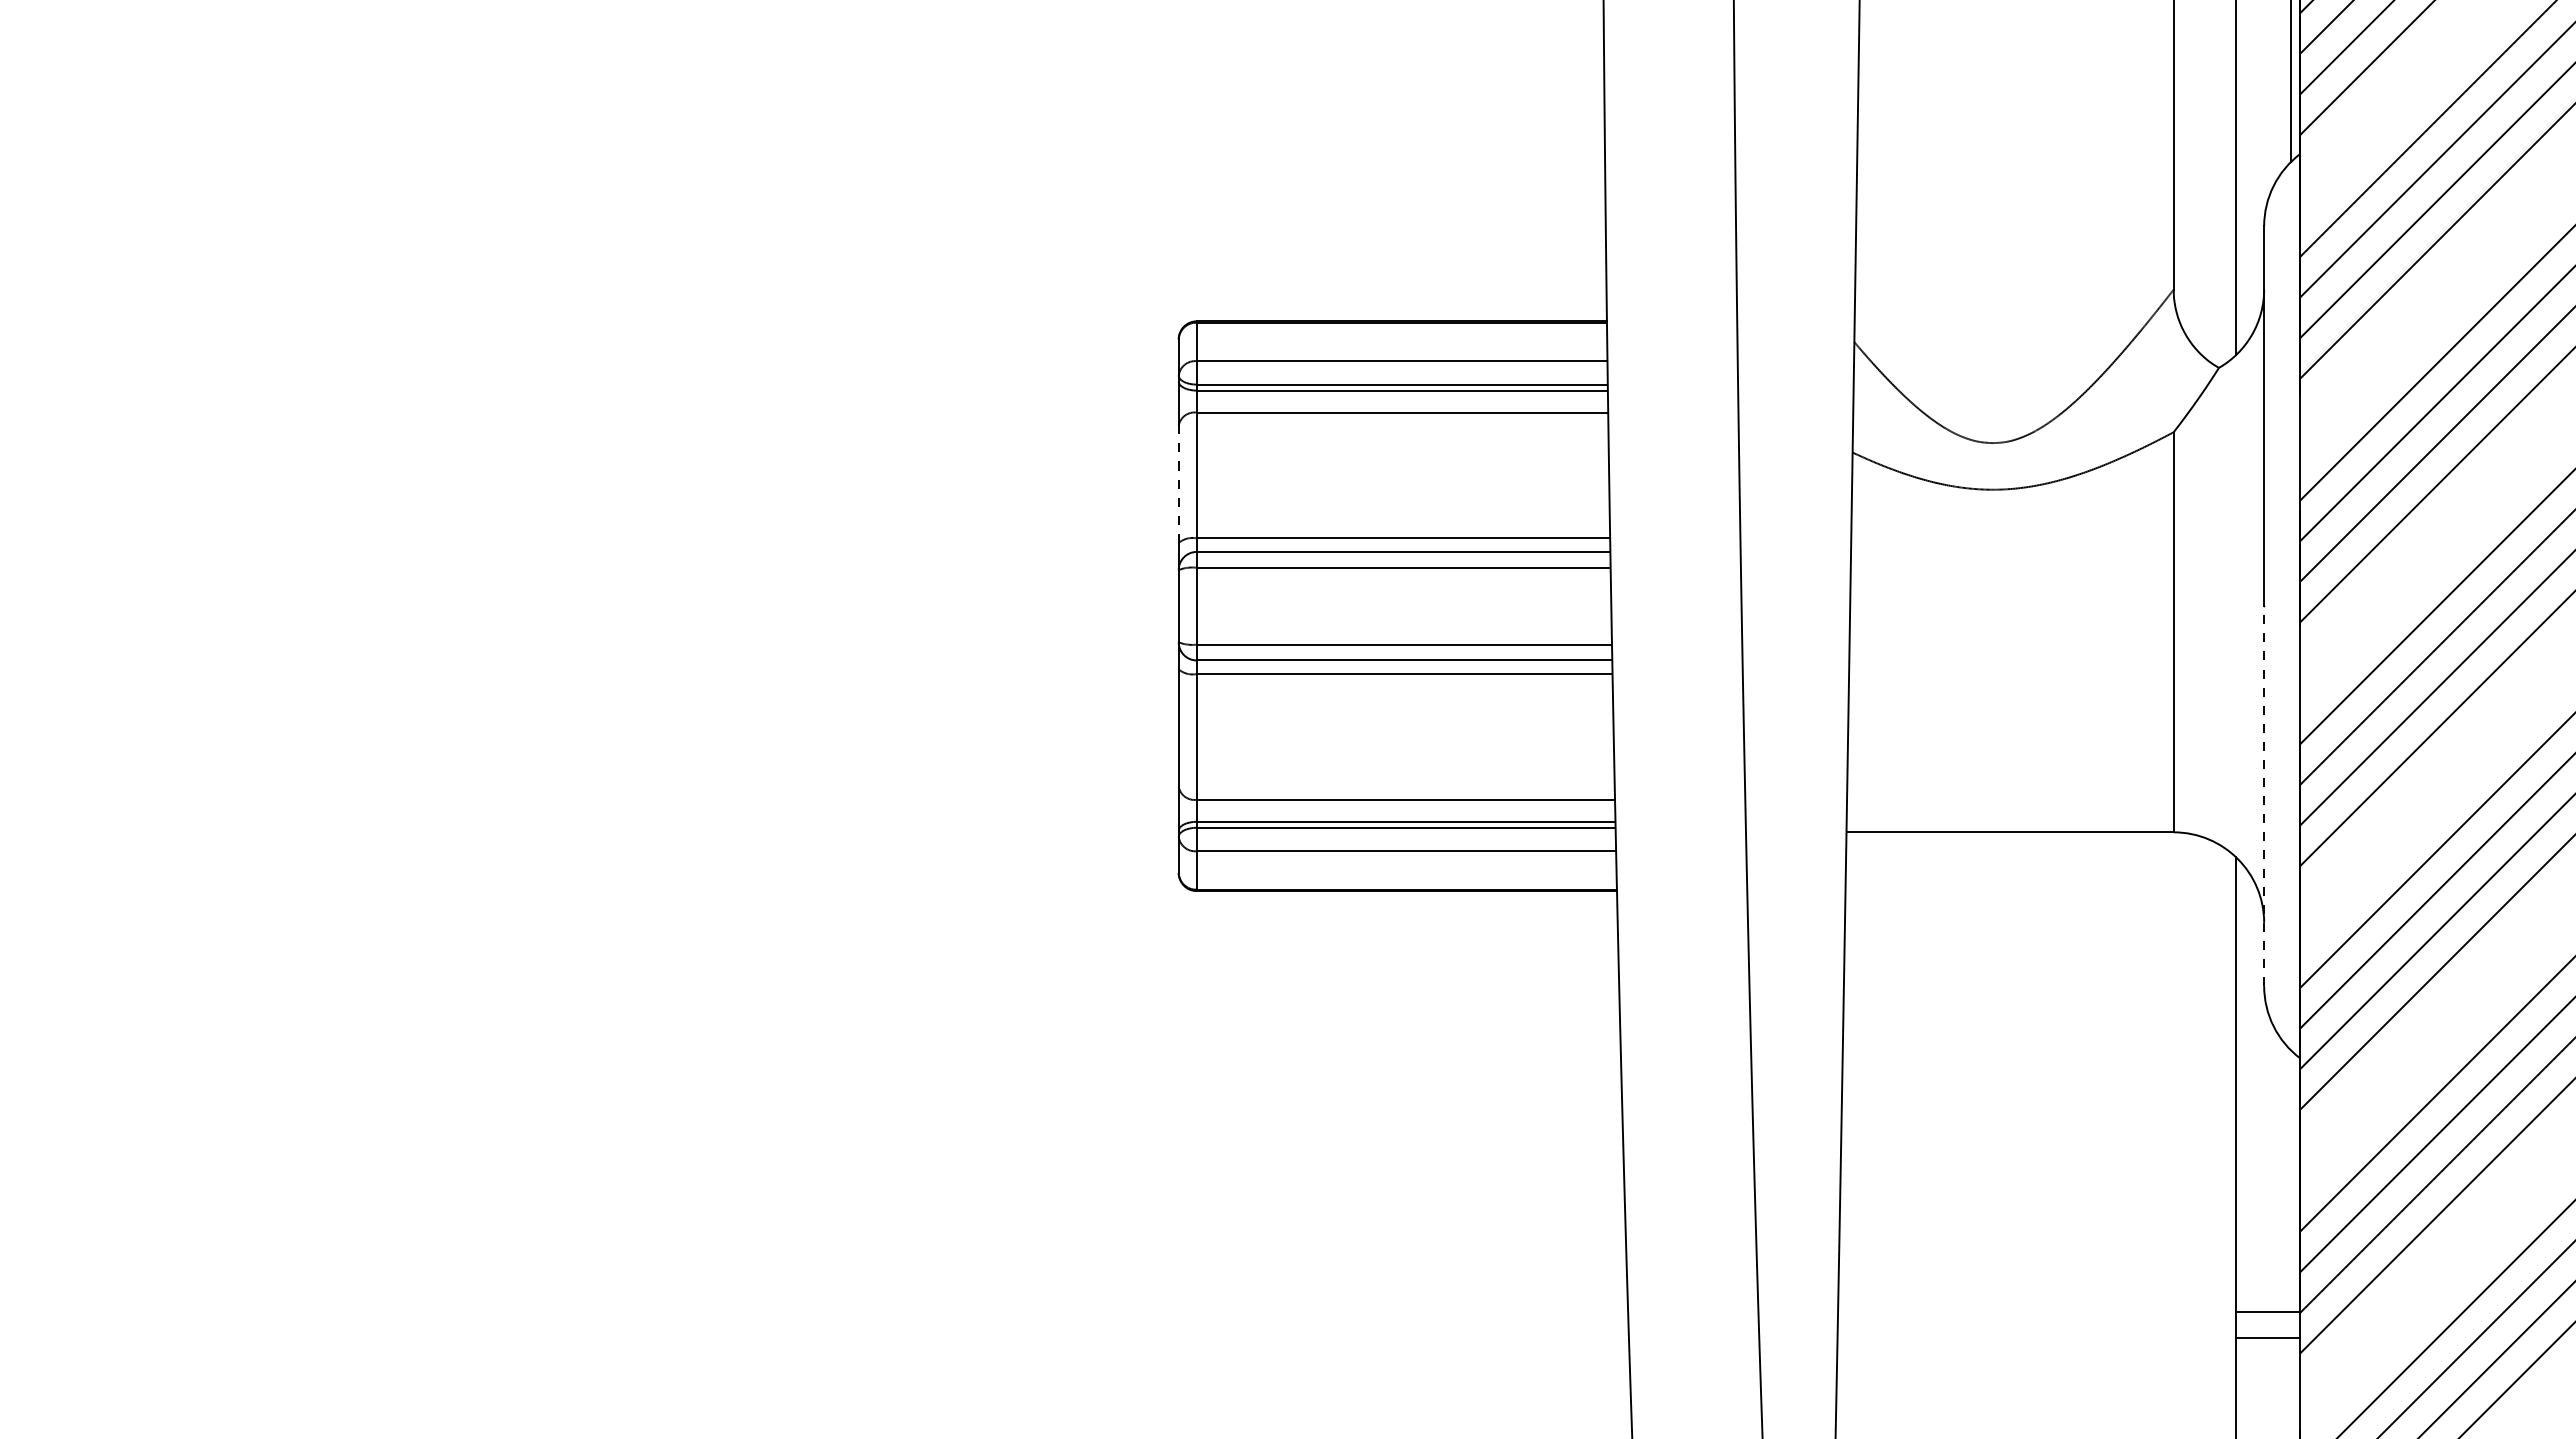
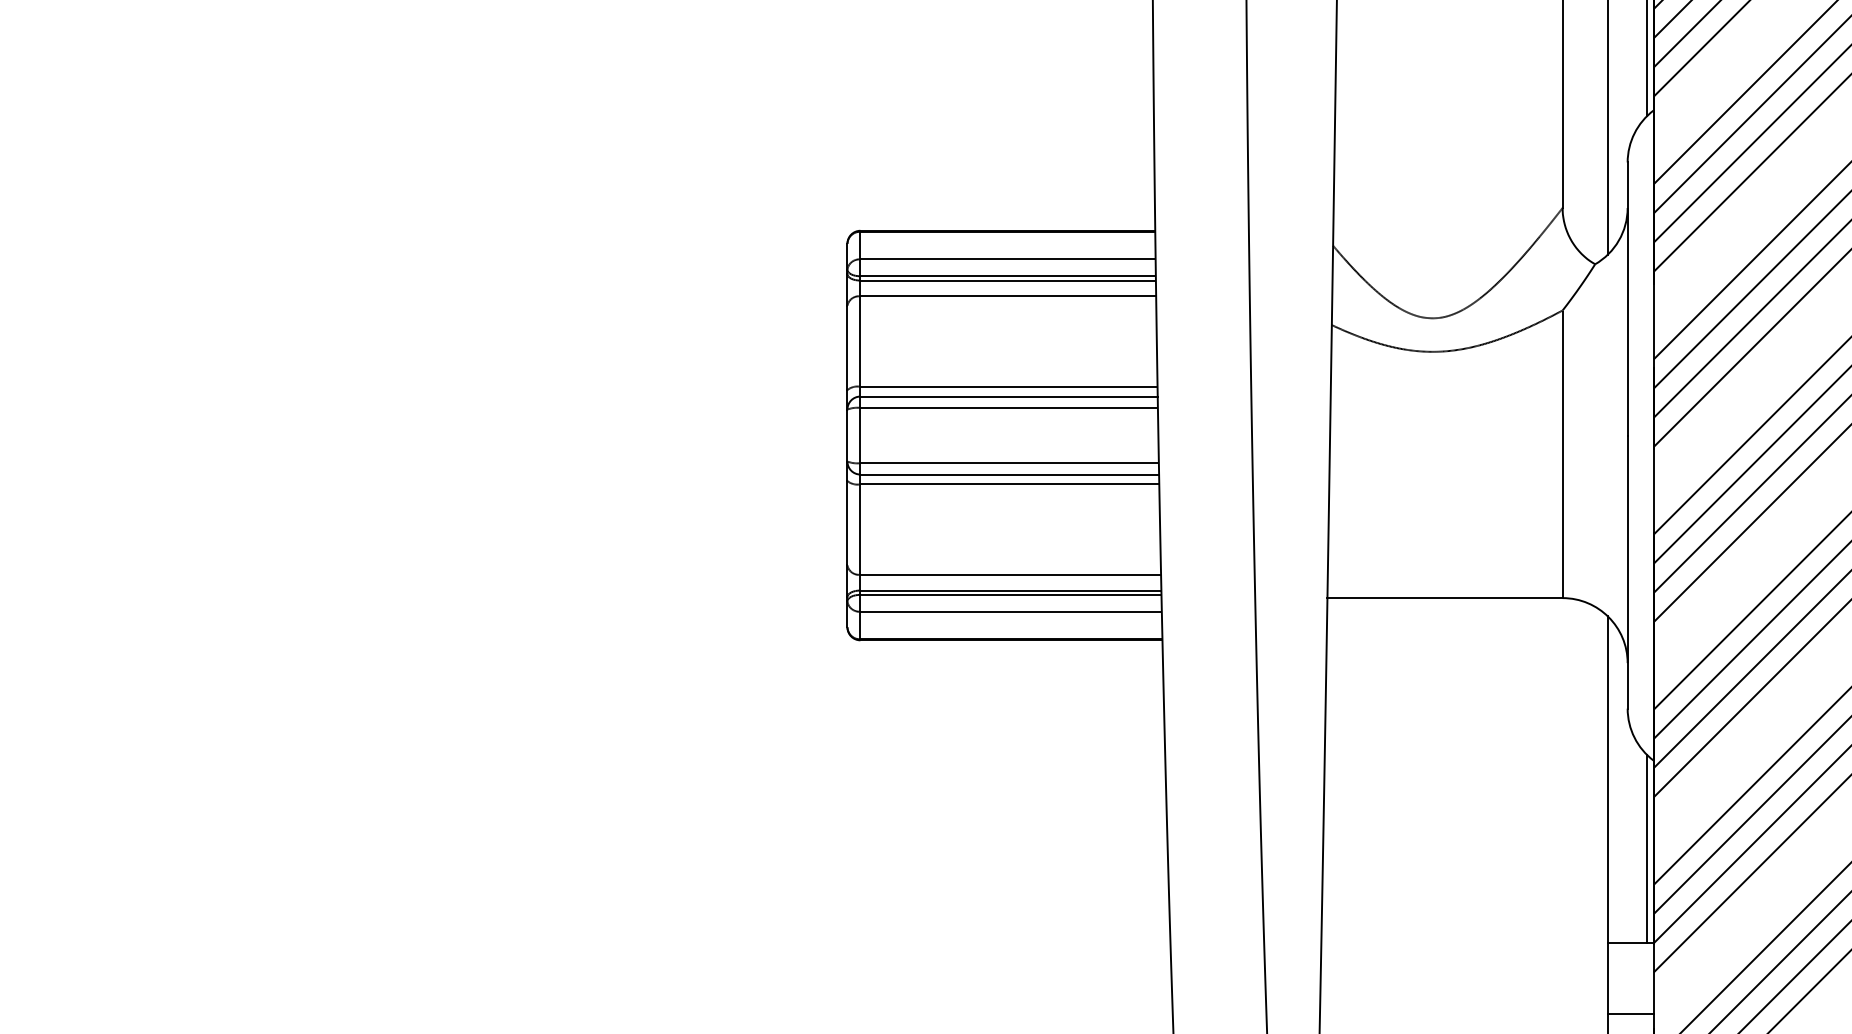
line: (1178, 484) -> (847, 348), dashed -> solid
line: (2264, 796) -> (1627, 572), dashed -> solid
line: (2291, 1180) -> (1647, 848), added
line: (2268, 1338) -> (1630, 1014), moved

